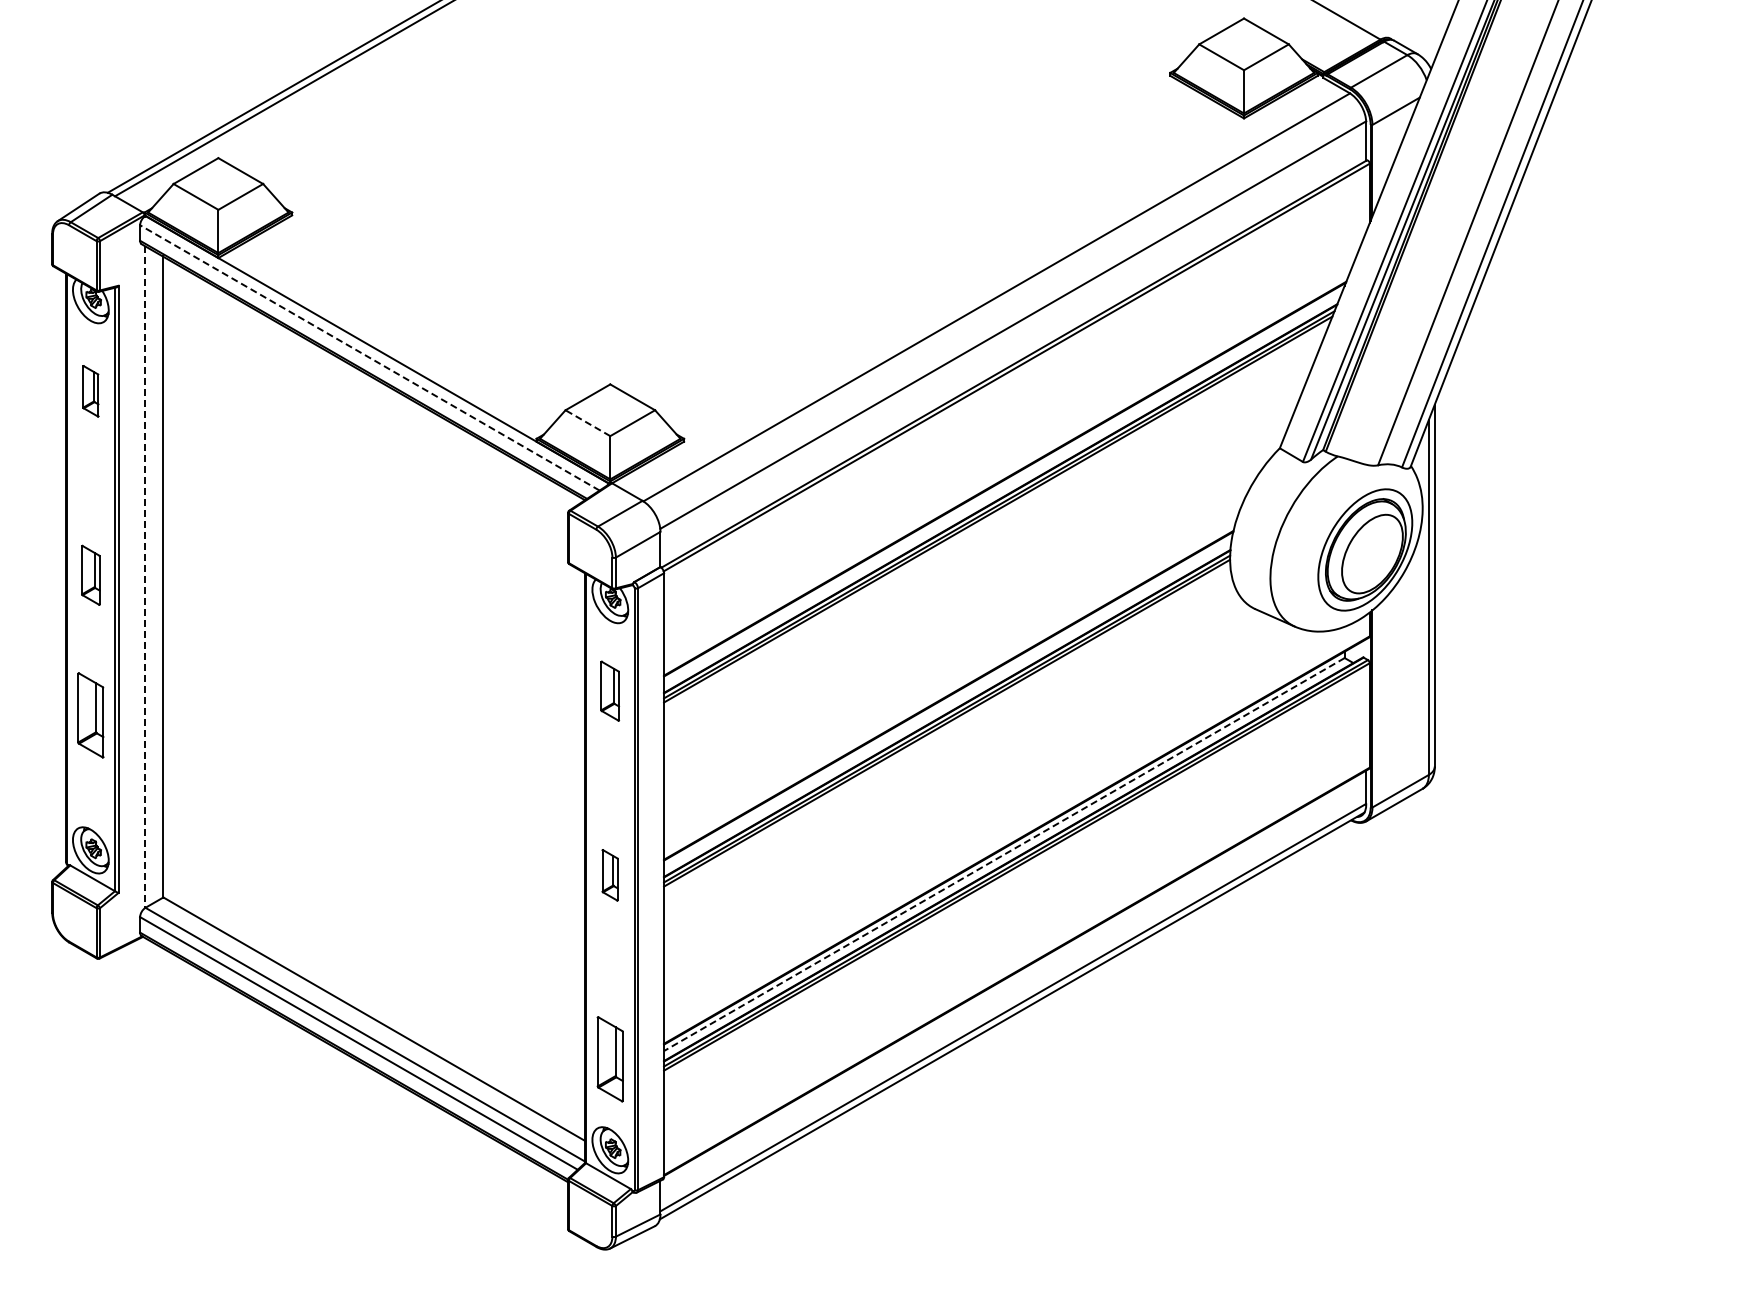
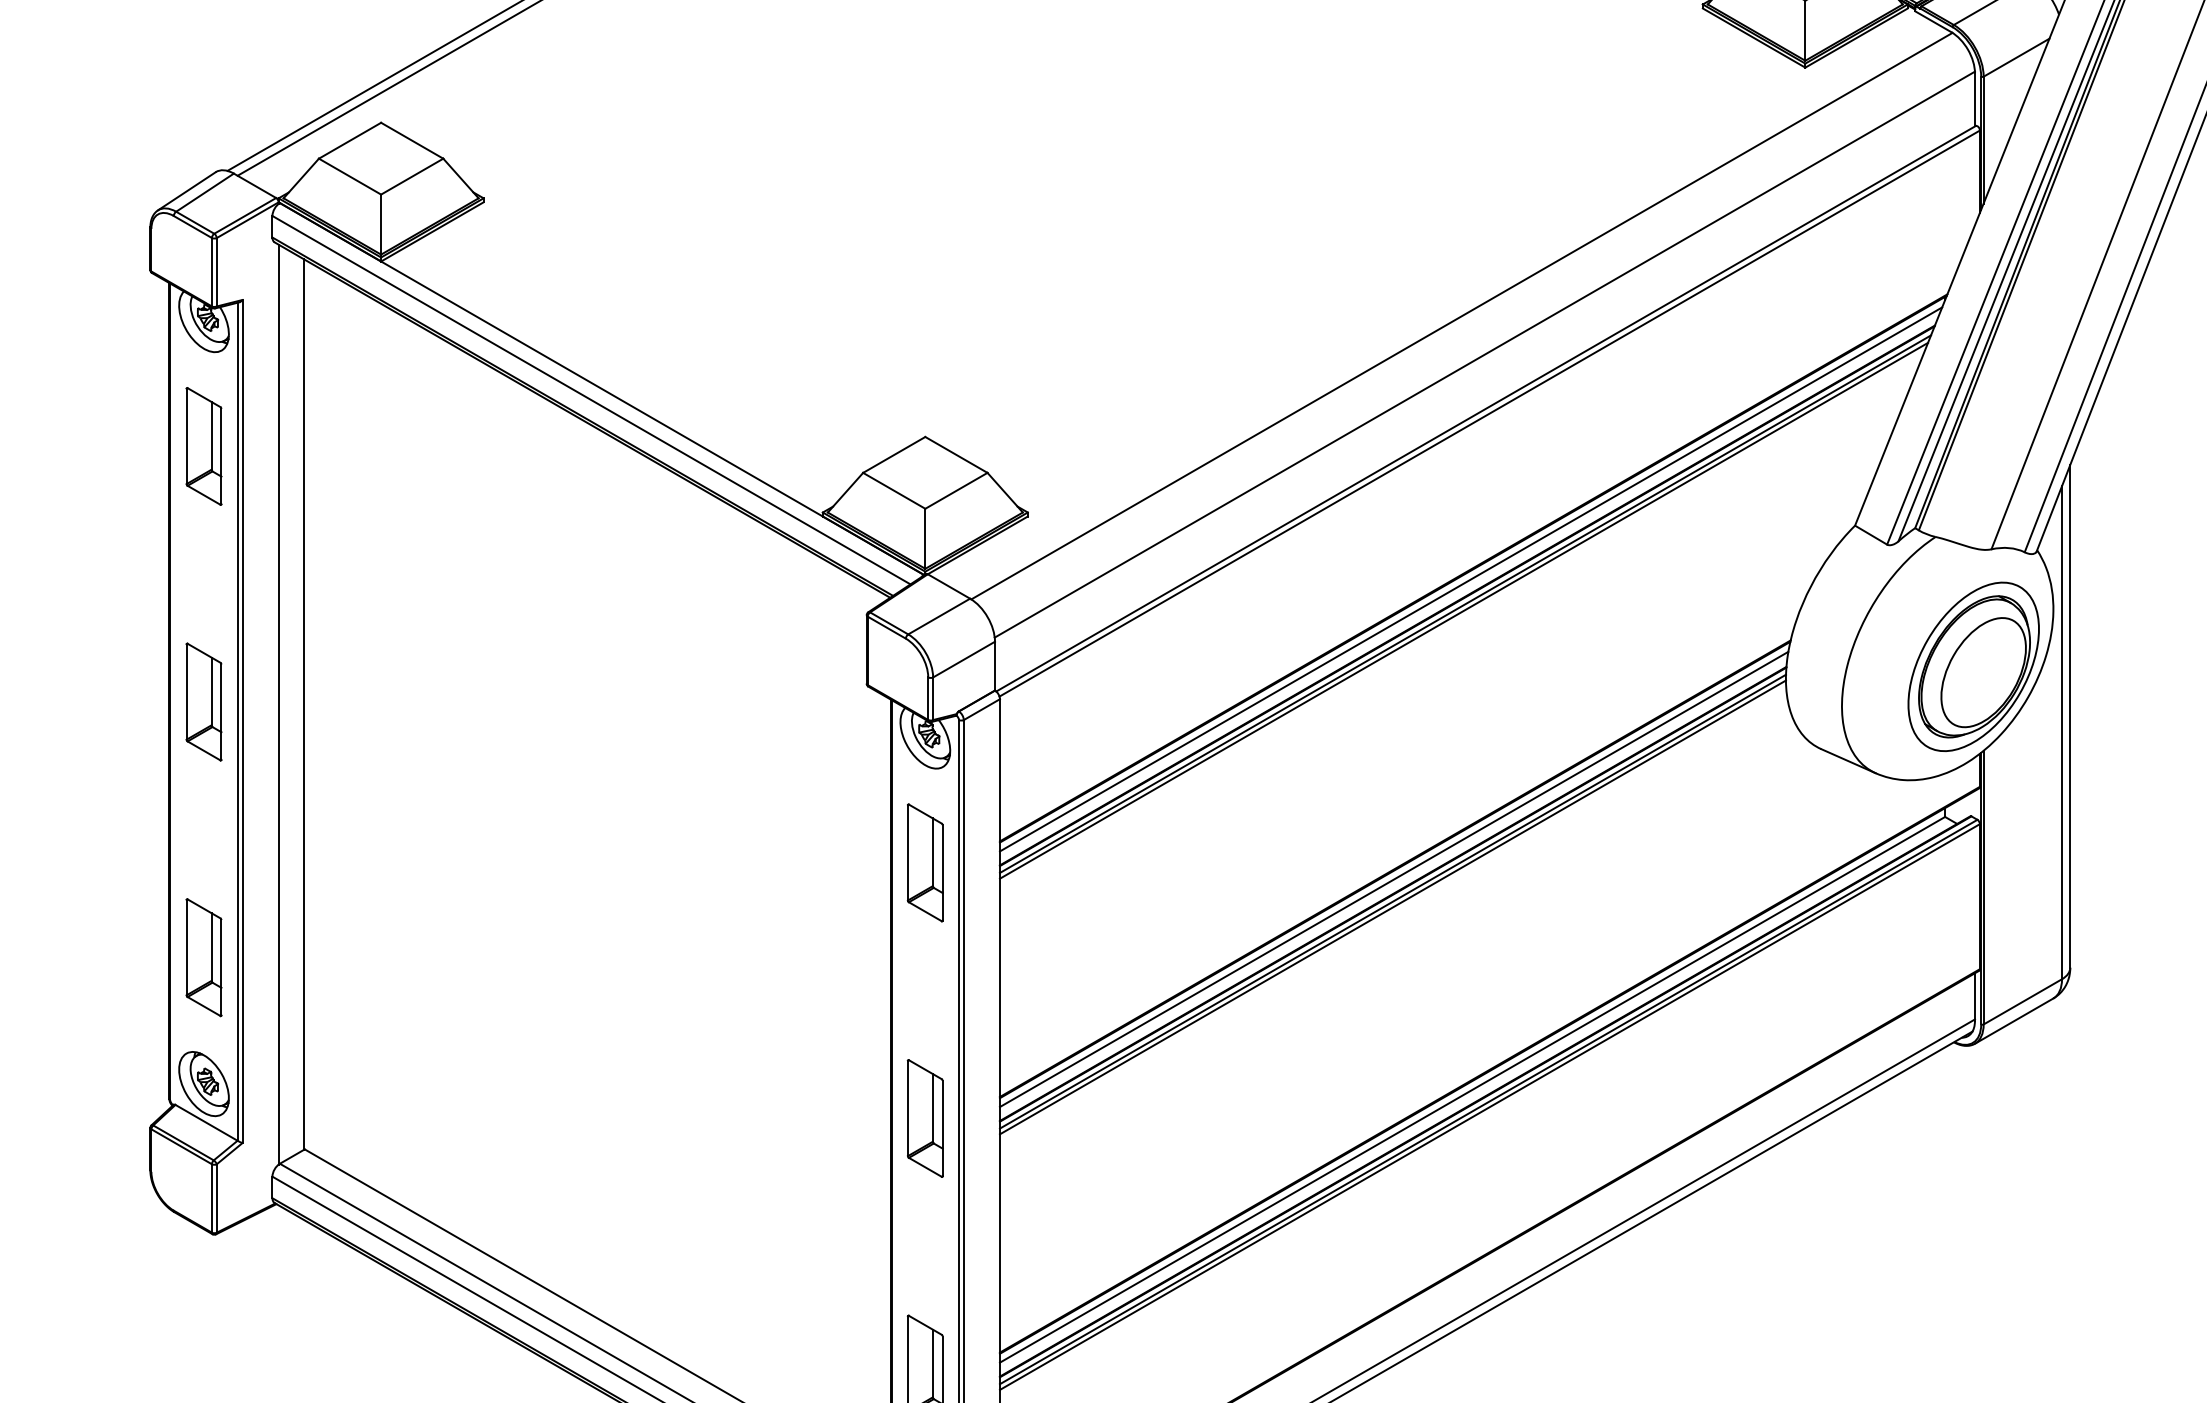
line: (369, 357) -> (590, 399), dashed -> solid
part: (90, 391) -> (203, 446), size x1.67
line: (587, 423) -> (893, 491), dashed -> solid
line: (1003, 486) -> (1471, 578), added
part: (90, 575) -> (203, 702), size x1.43
line: (144, 577) -> (278, 705), dashed -> solid
part: (609, 691) -> (924, 863), size x1.43
line: (947, 702) -> (1393, 878), added
part: (90, 715) -> (203, 957), moved
line: (1004, 854) -> (1472, 1089), dashed -> solid
part: (609, 875) -> (924, 1118), size x1.67

